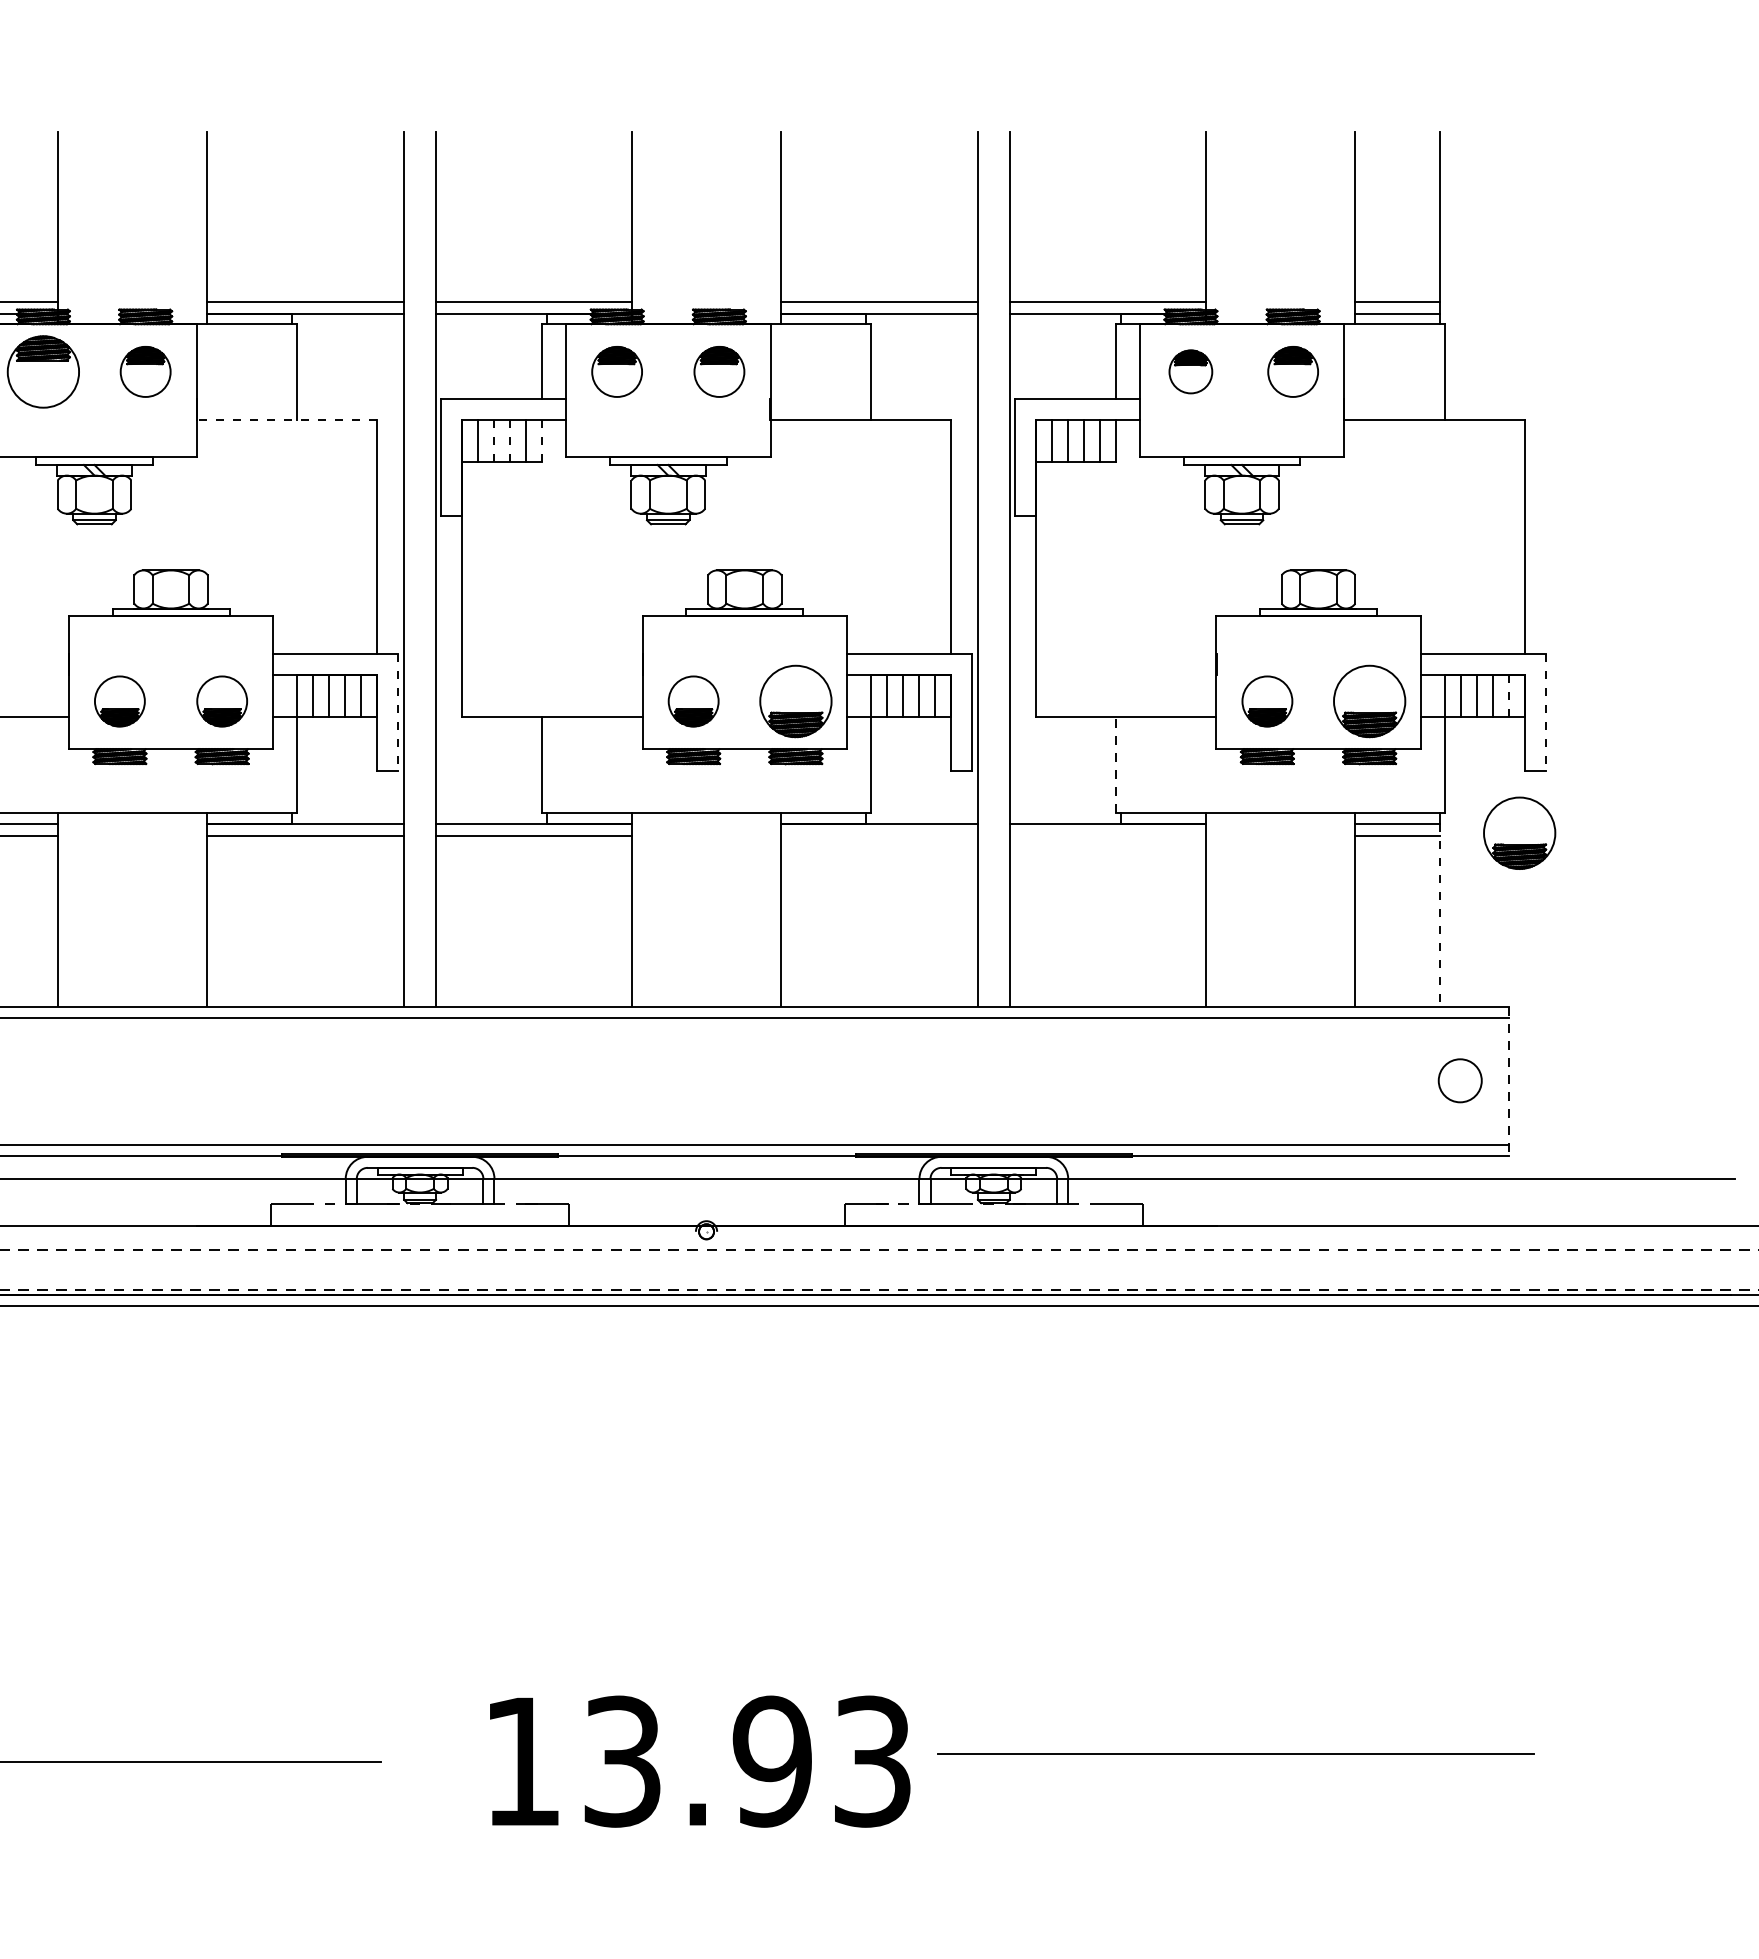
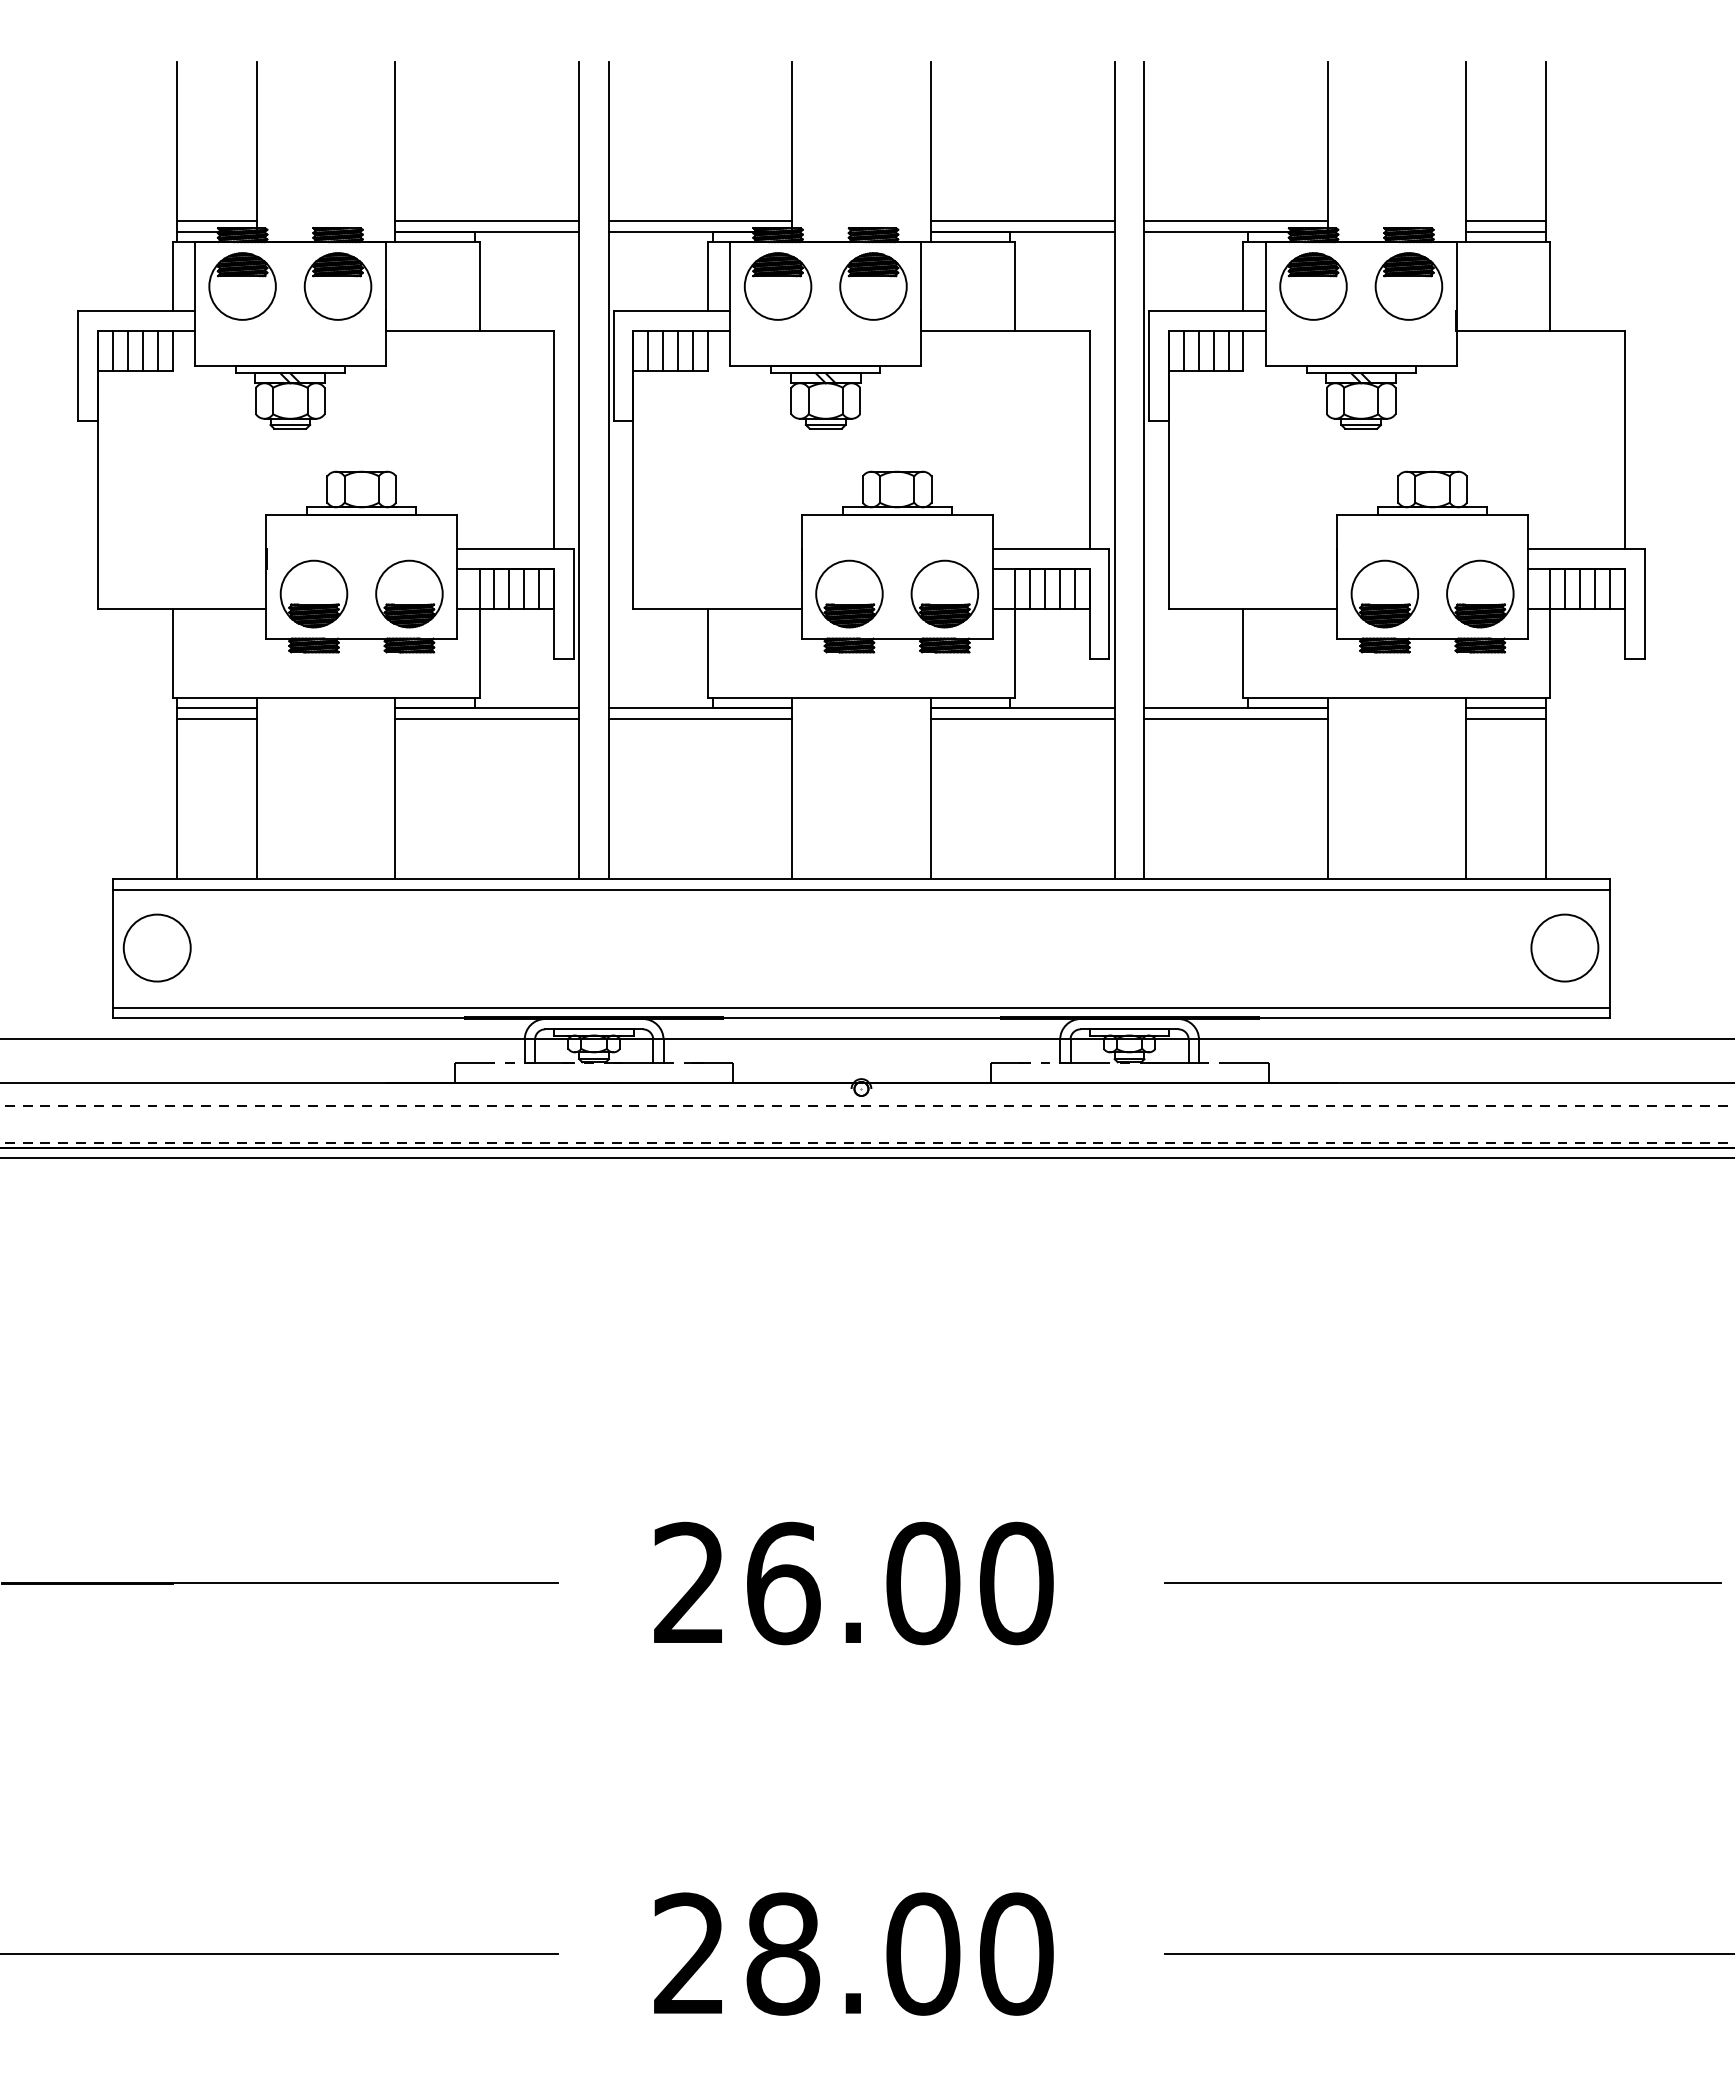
part: (145, 371) -> (337, 286), size x1.43
part: (616, 371) -> (777, 286), size x1.43
part: (719, 371) -> (873, 286), size x1.43
part: (1190, 371) -> (1313, 286), size x1.67
part: (1292, 371) -> (1408, 286), size x1.43
line: (286, 420) -> (469, 331), dashed -> solid
line: (494, 441) -> (663, 351), dashed -> solid
line: (510, 441) -> (678, 351), dashed -> solid
line: (541, 441) -> (707, 351), dashed -> solid
line: (1509, 696) -> (1610, 589), dashed -> solid
part: (119, 700) -> (313, 593), size x1.43
part: (222, 700) -> (409, 593), size x1.43
part: (693, 700) -> (849, 593), size x1.43
part: (1266, 700) -> (1384, 593), size x1.43
line: (397, 712) -> (573, 604), dashed -> solid
line: (1545, 712) -> (1644, 604), dashed -> solid
line: (1115, 765) -> (1243, 653), dashed -> solid
part: (1519, 832) -> (1620, 716), removed
line: (879, 835) -> (1022, 719), added
line: (1107, 835) -> (1235, 719), added
line: (1439, 914) -> (1545, 792), dashed -> solid
circle: (1459, 1080) -> (1564, 947), size x1.67
line: (1509, 1082) -> (1610, 949), dashed -> solid
line: (1234, 1753) -> (1442, 1582), moved
text: (697, 1761) -> (853, 1583), 13.93 -> 26.00

